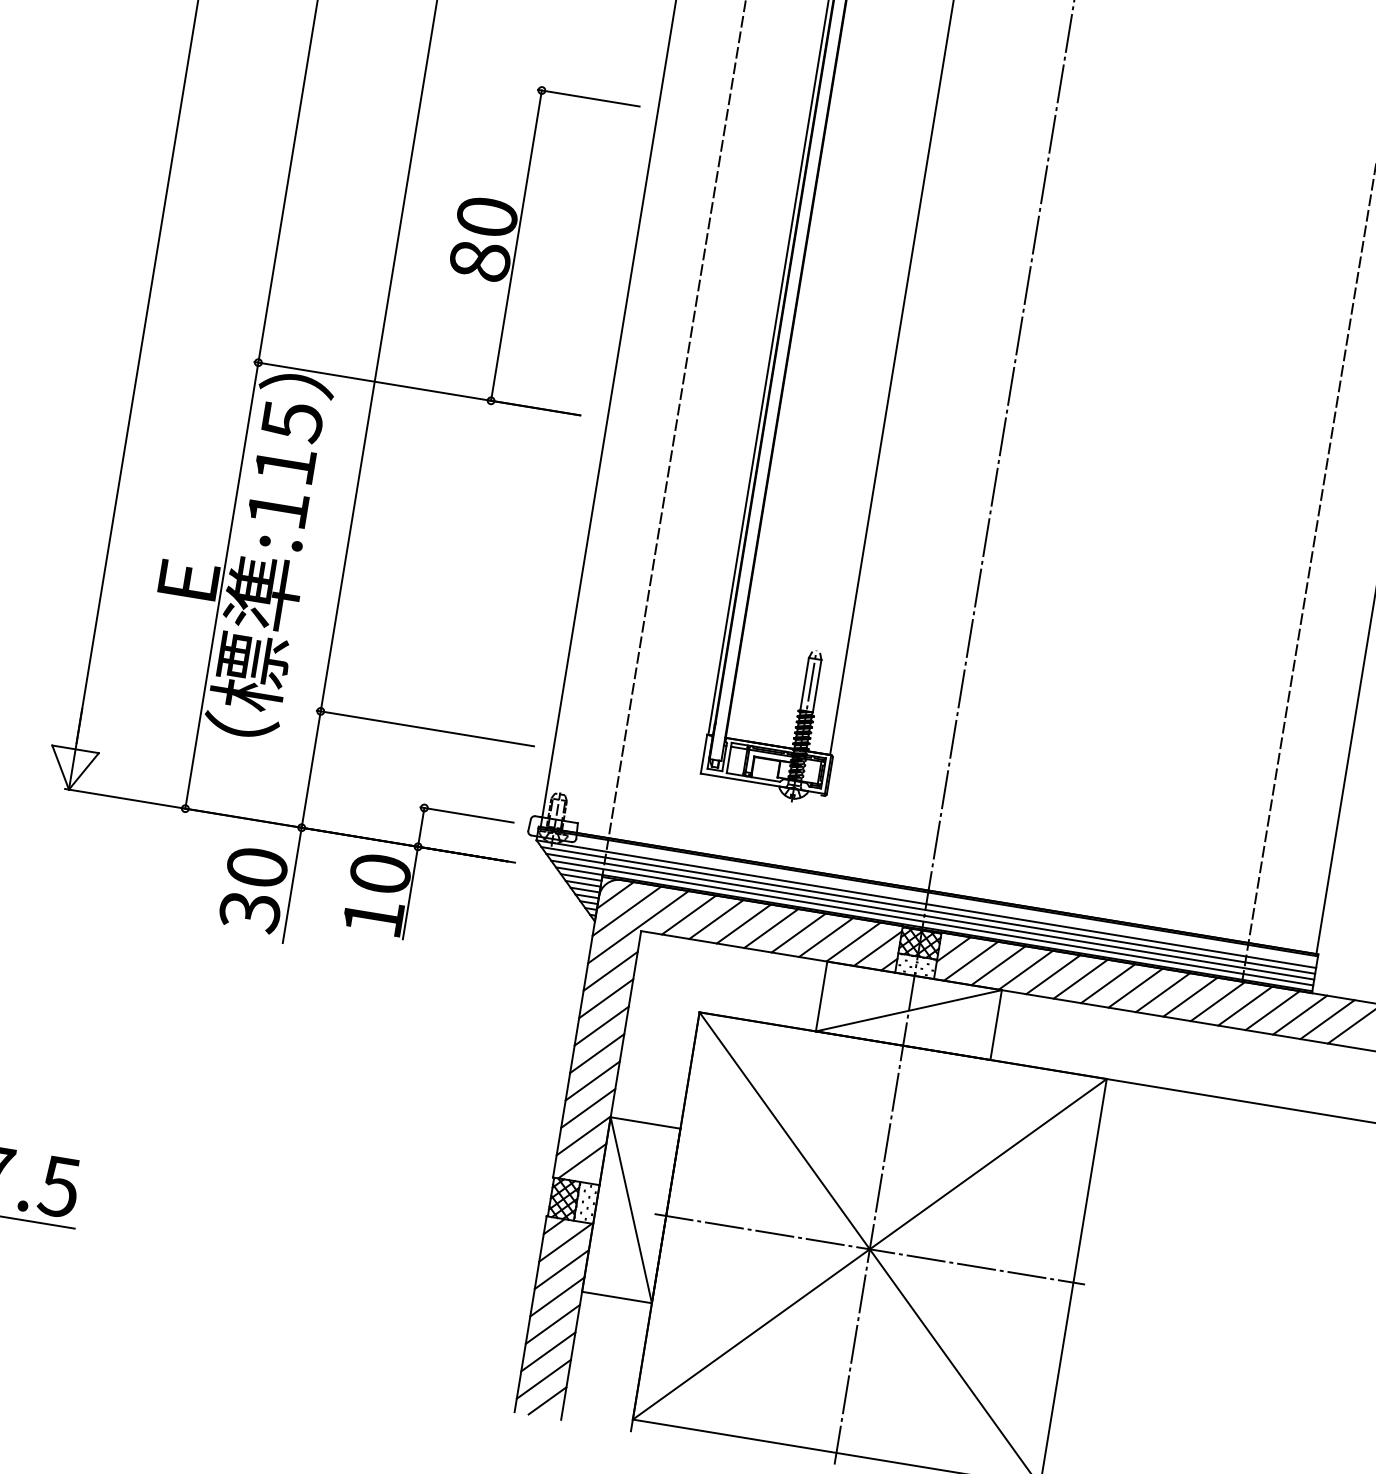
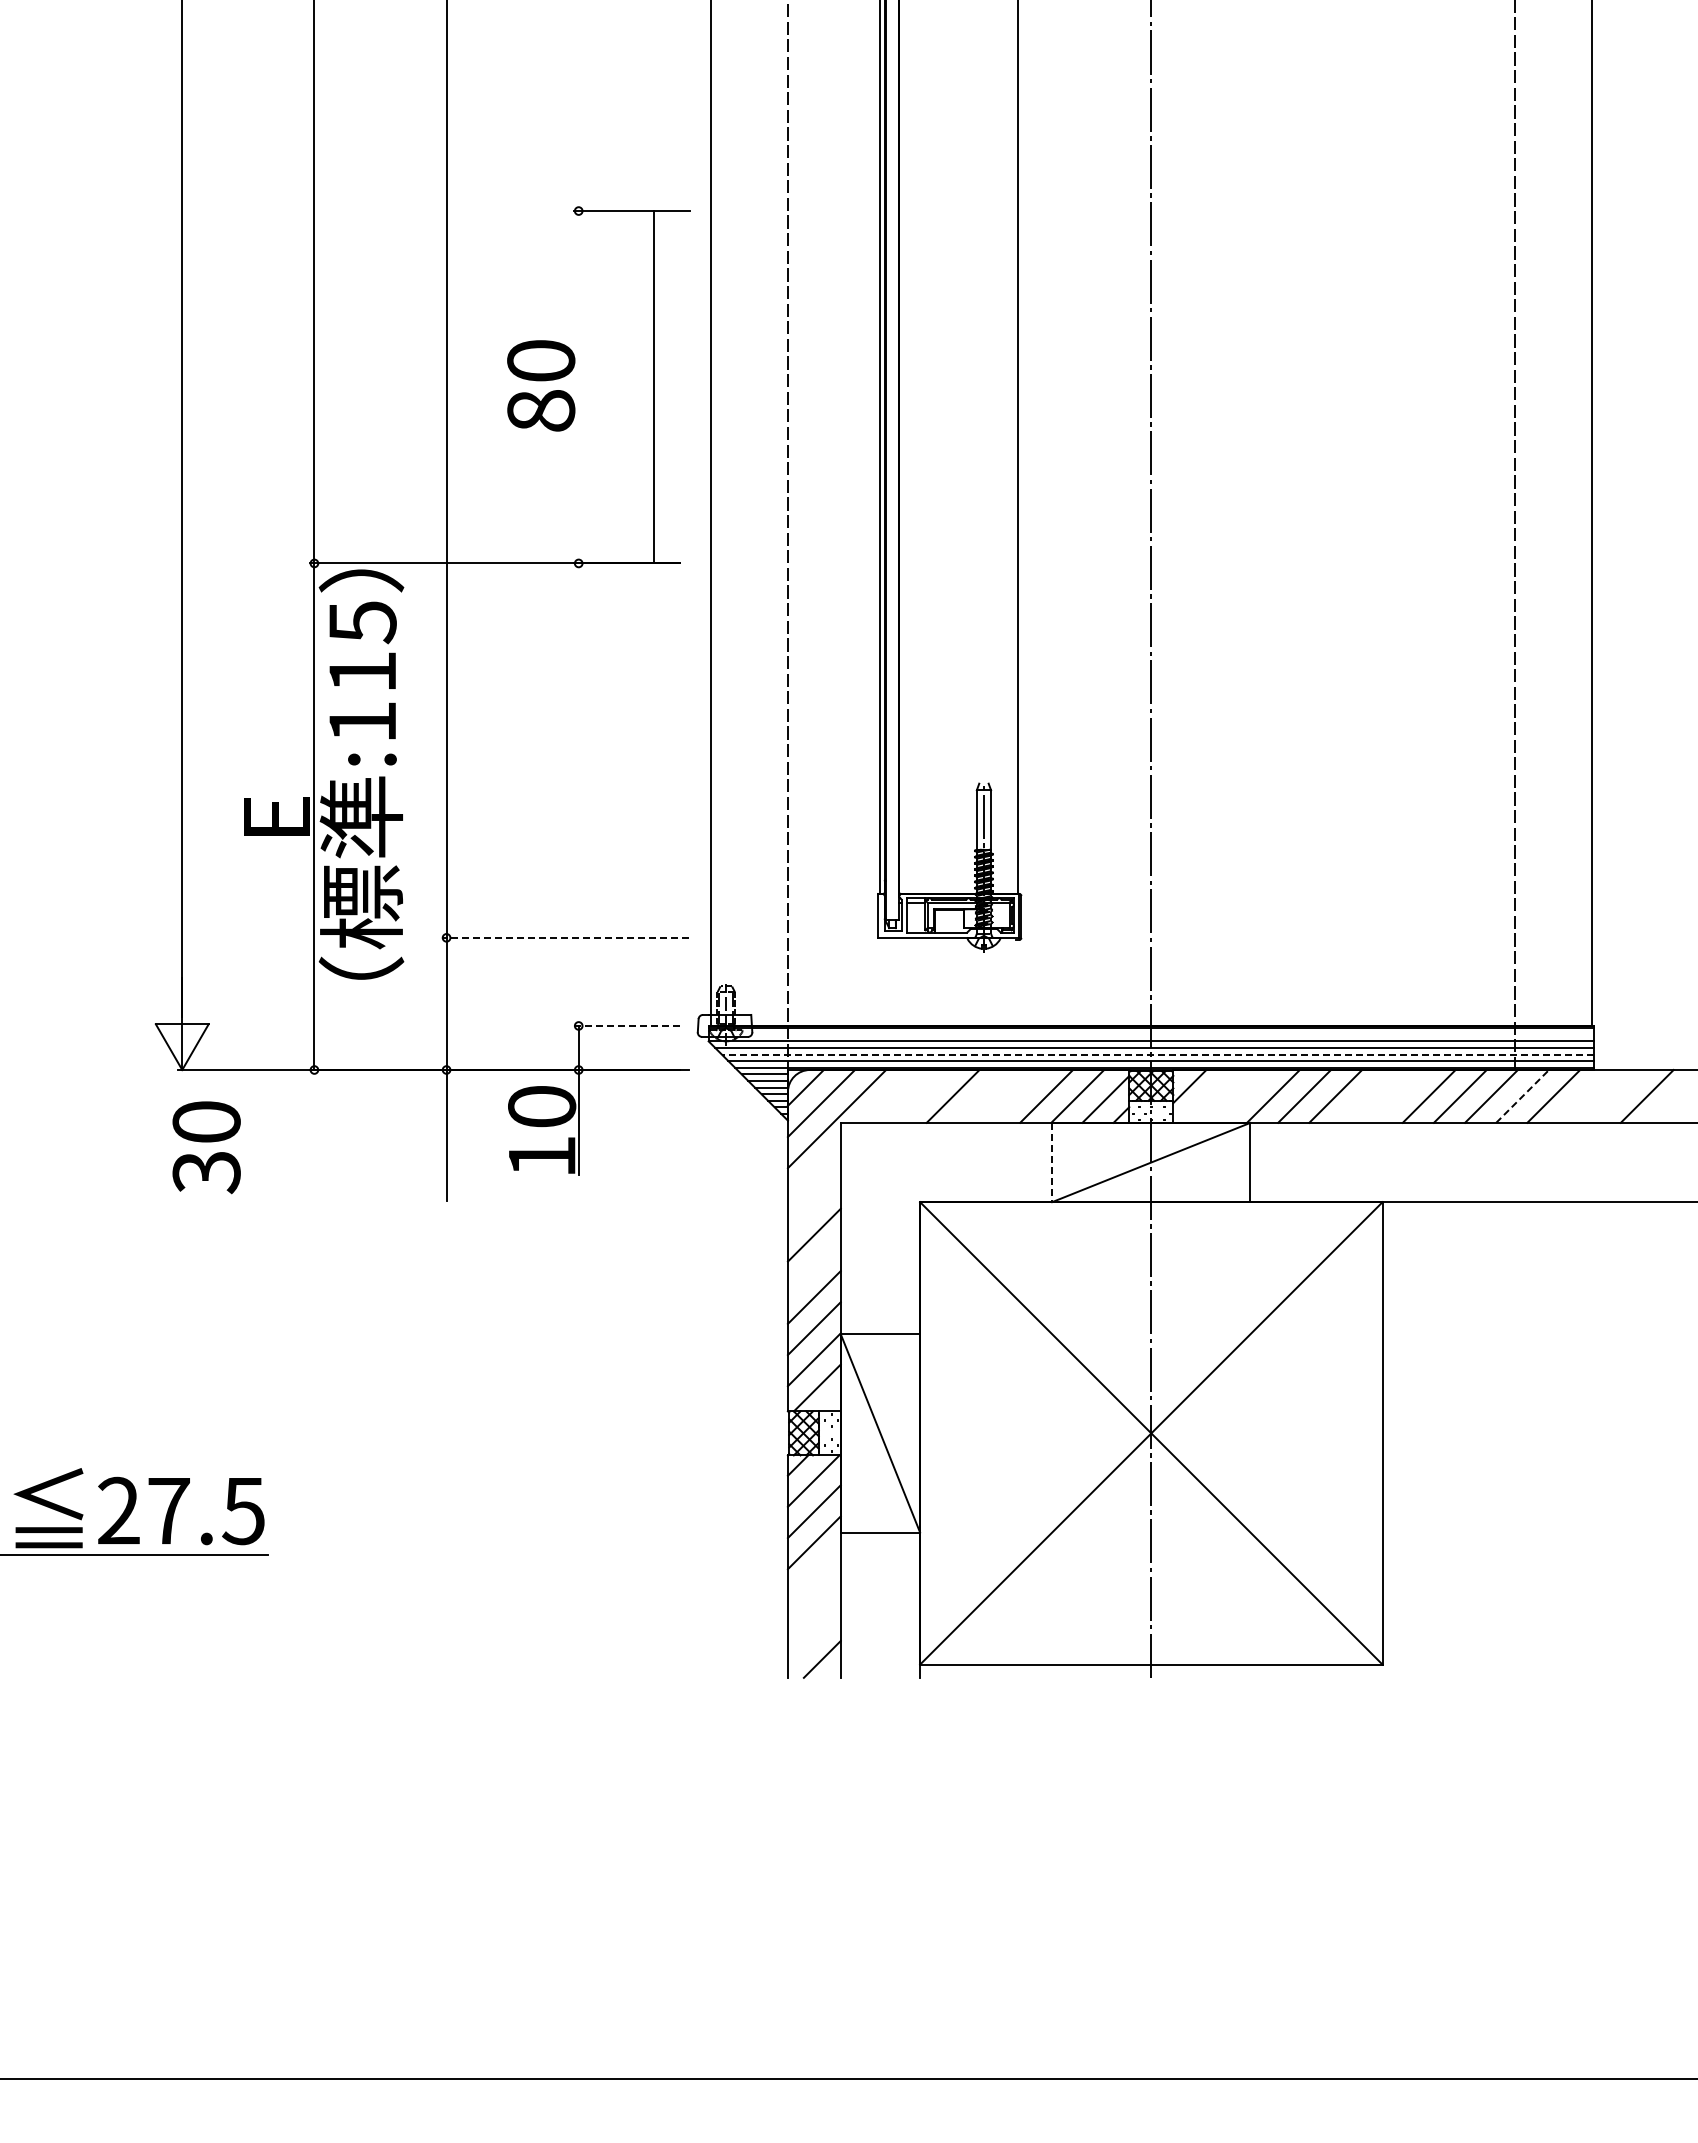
line: (516, 245) -> (653, 387), moved
line: (425, 728) -> (565, 937), solid -> dashed
line: (467, 814) -> (627, 1025), solid -> dashed
text: (253, 889) -> (206, 1147), moved
line: (688, 915) -> (890, 1096), removed
line: (929, 916) -> (1157, 1054), solid -> dashed
line: (716, 919) -> (921, 1096), removed
line: (770, 928) -> (983, 1096), removed
line: (798, 933) -> (1015, 1096), removed
line: (970, 961) -> (1210, 1096), removed
line: (997, 965) -> (1241, 1096), removed
line: (609, 970) -> (813, 1172), removed
line: (1107, 983) -> (1366, 1096), removed
line: (1135, 988) -> (1397, 1096), removed
line: (821, 996) -> (1052, 1162), solid -> dashed
line: (605, 998) -> (813, 1203), removed
line: (1245, 1006) -> (1522, 1096), solid -> dashed
line: (1299, 1015) -> (1584, 1096), removed
line: (1327, 1019) -> (1615, 1096), removed
line: (596, 1052) -> (813, 1265), removed
line: (869, 1249) -> (1150, 1433), removed
line: (552, 1323) -> (813, 1573), removed
line: (547, 1351) -> (813, 1604), removed
line: (543, 1378) -> (813, 1635), removed

